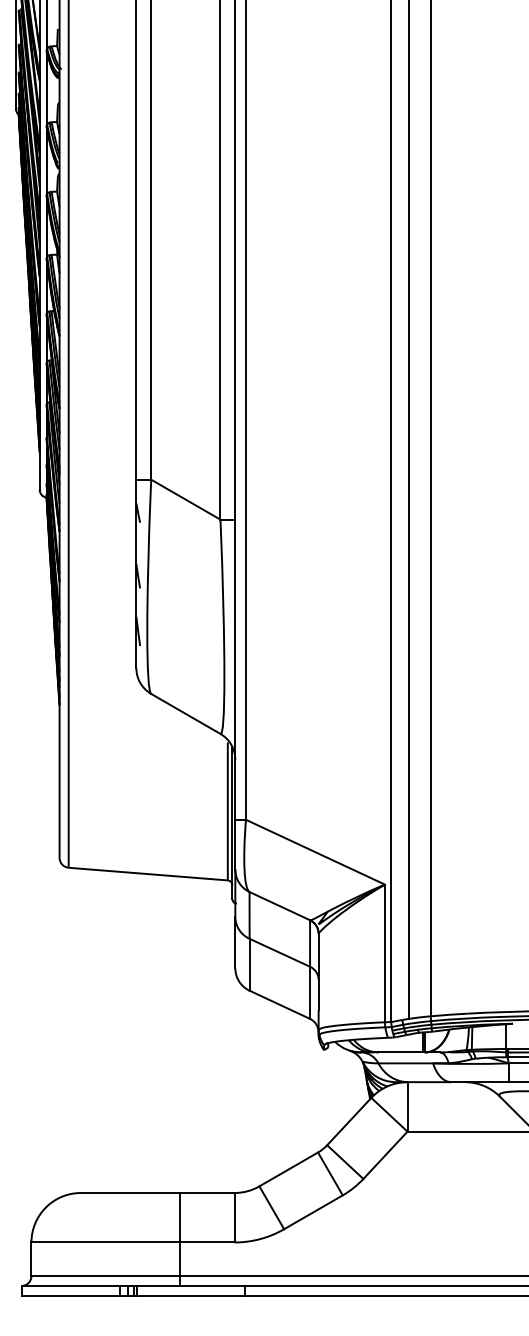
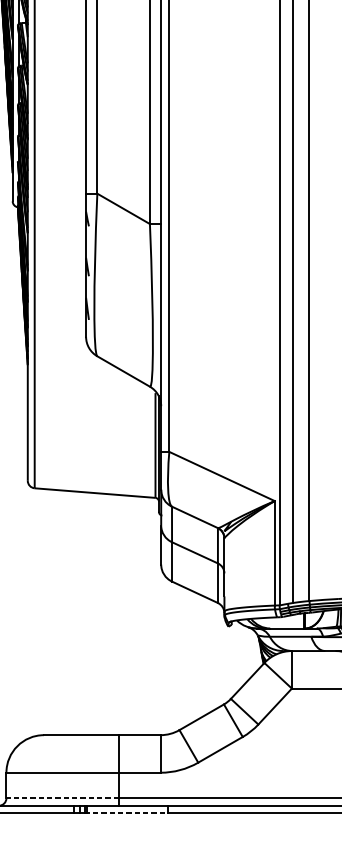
line: (105, 1276) -> (62, 798), solid -> dashed
line: (190, 1295) -> (127, 812), solid -> dashed

